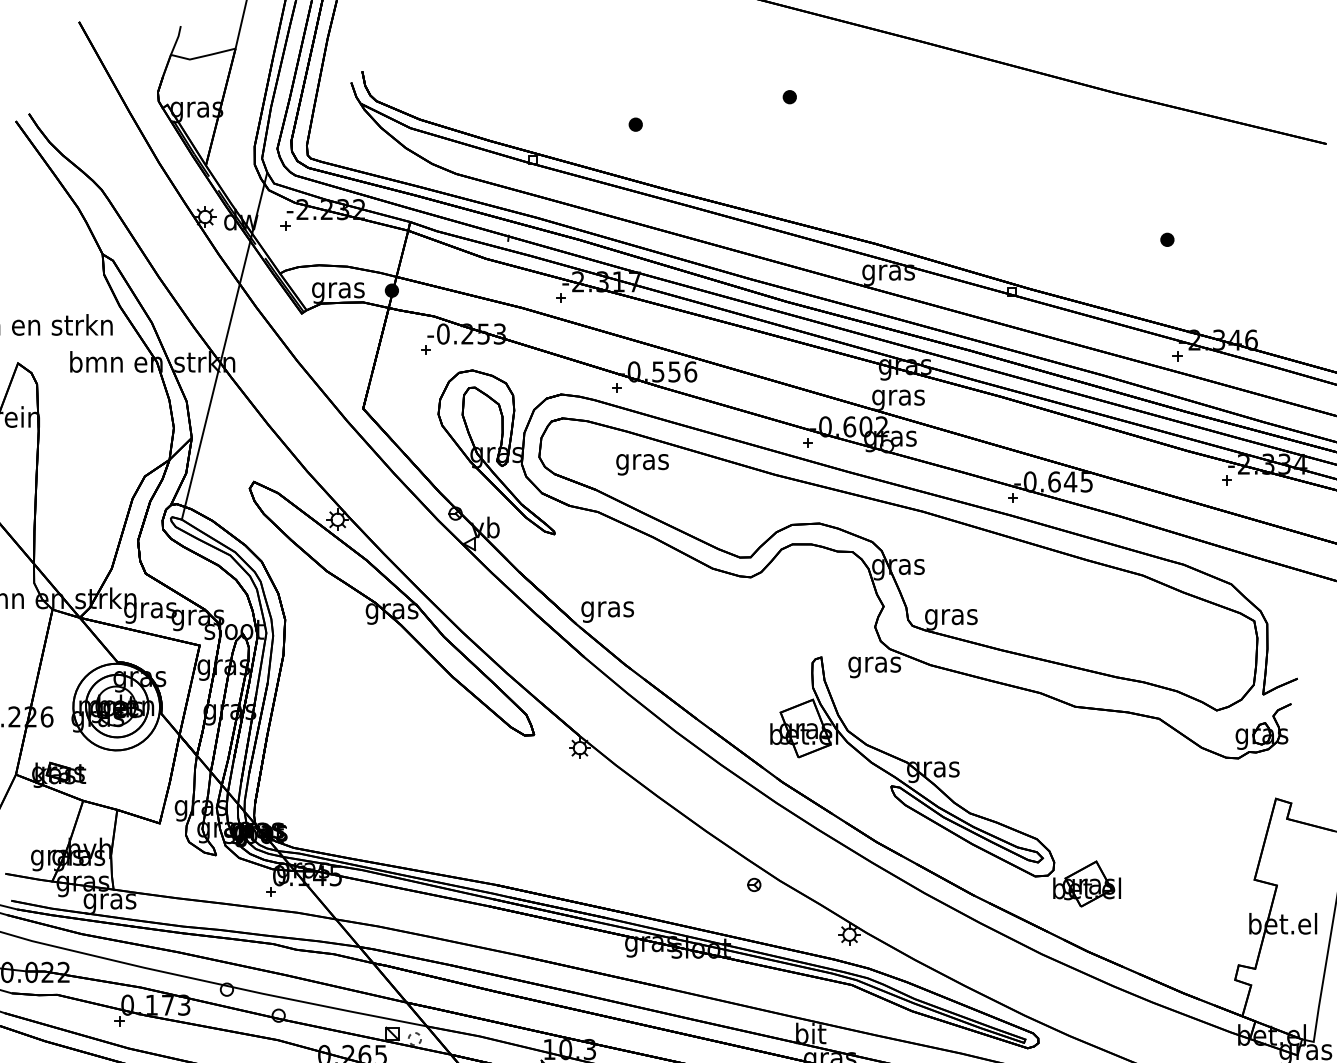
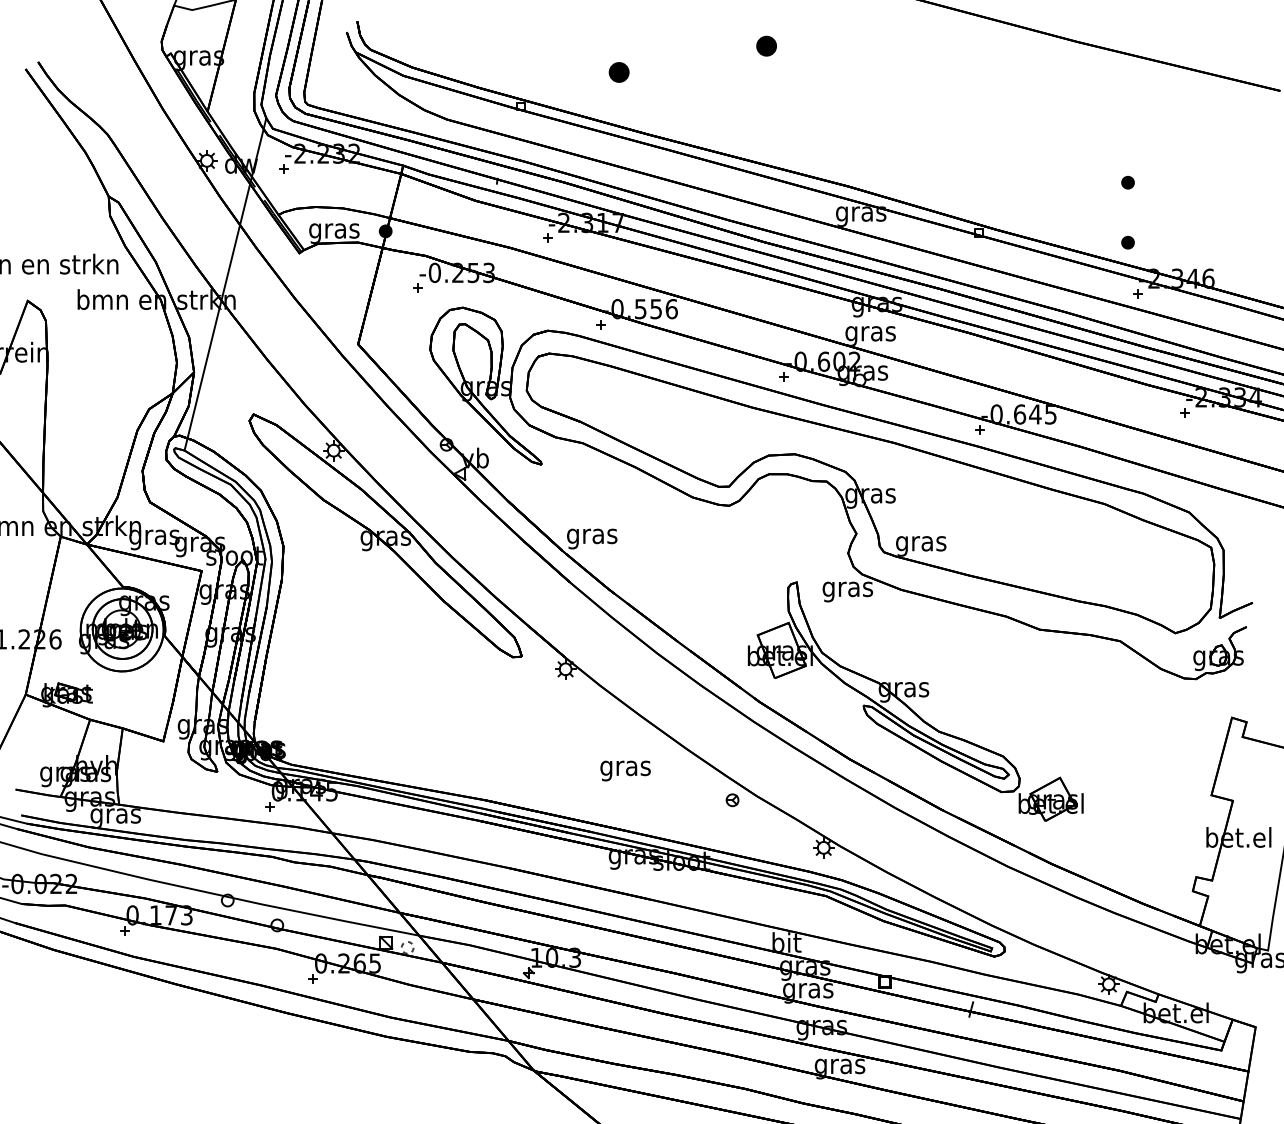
part: (789, 96) -> (766, 45), size x1.6
part: (635, 124) -> (618, 72), size x1.6
part: (1166, 302) -> (1127, 242), added
text: (642, 464) -> (625, 770), moved

